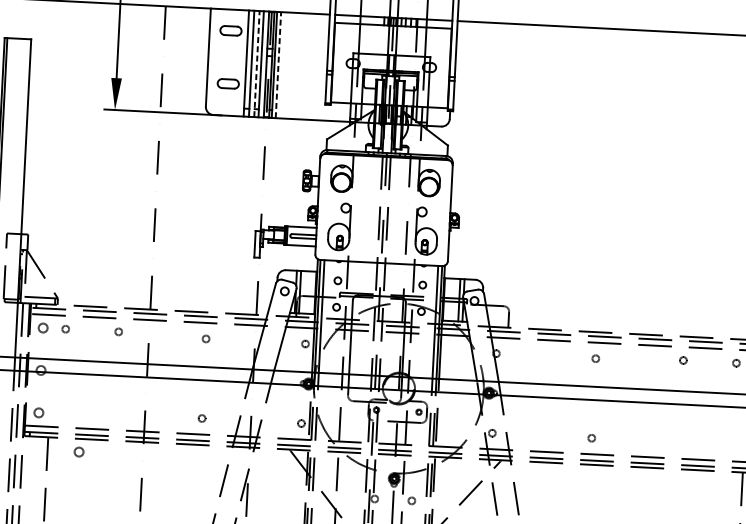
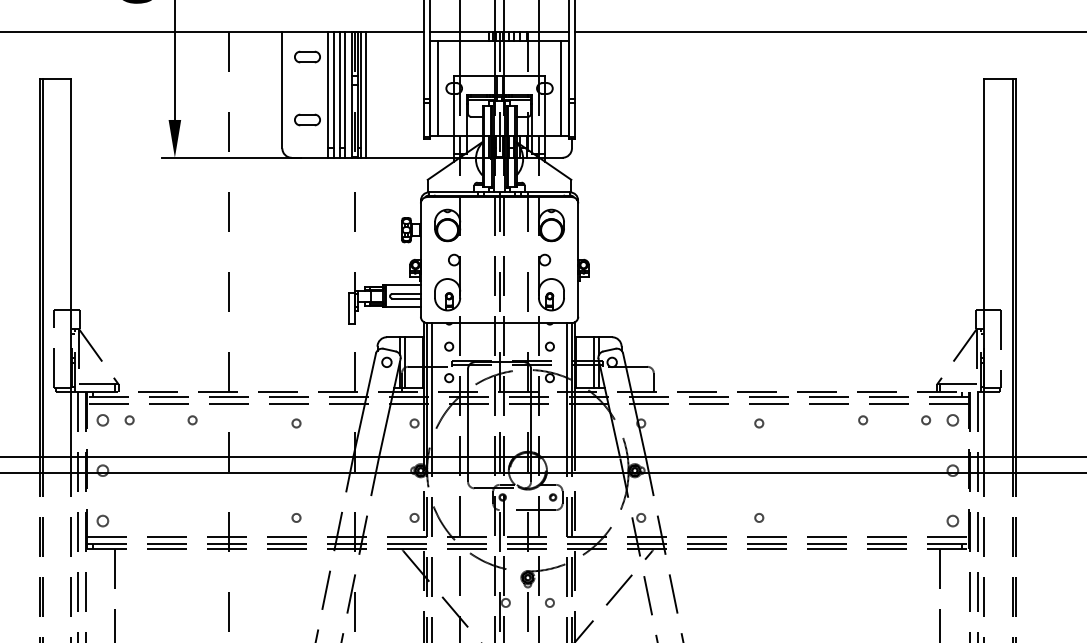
line: (339, 62) -> (438, 88), added
line: (257, 63) -> (340, 94), dashed -> solid
line: (278, 64) -> (365, 94), dashed -> solid
line: (442, 68) -> (560, 88), added
circle: (78, 451) -> (152, 564), removed

